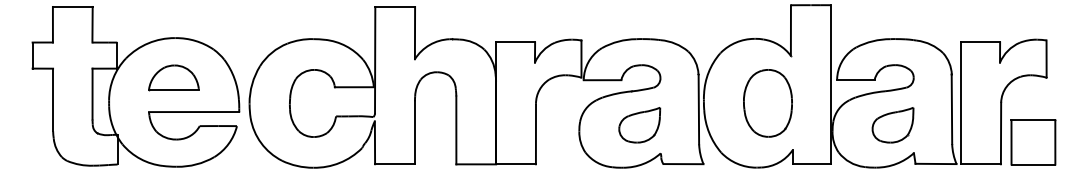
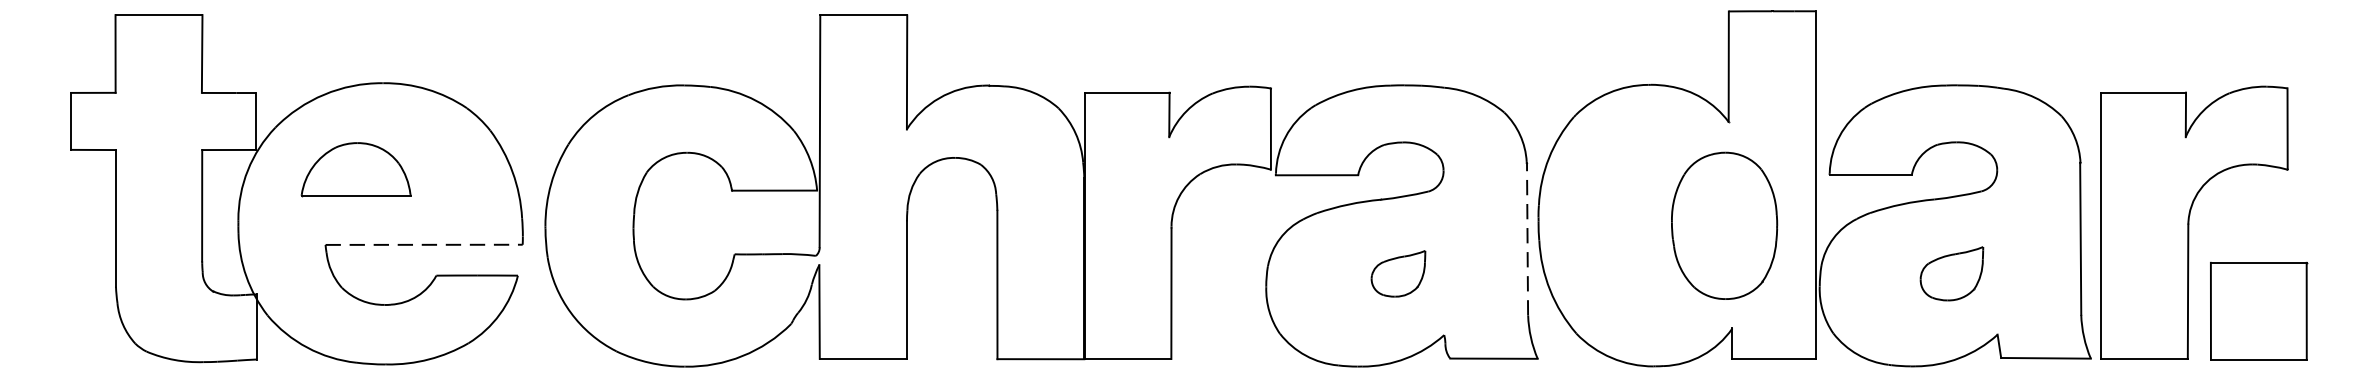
part: (173, 77) -> (355, 169), moved
part: (767, 103) -> (1723, 226), moved
line: (698, 109) -> (1526, 239), solid -> dashed
line: (194, 112) -> (425, 245), solid -> dashed
part: (639, 125) -> (1397, 274), size x0.6
part: (892, 125) -> (1950, 274), size x0.7

